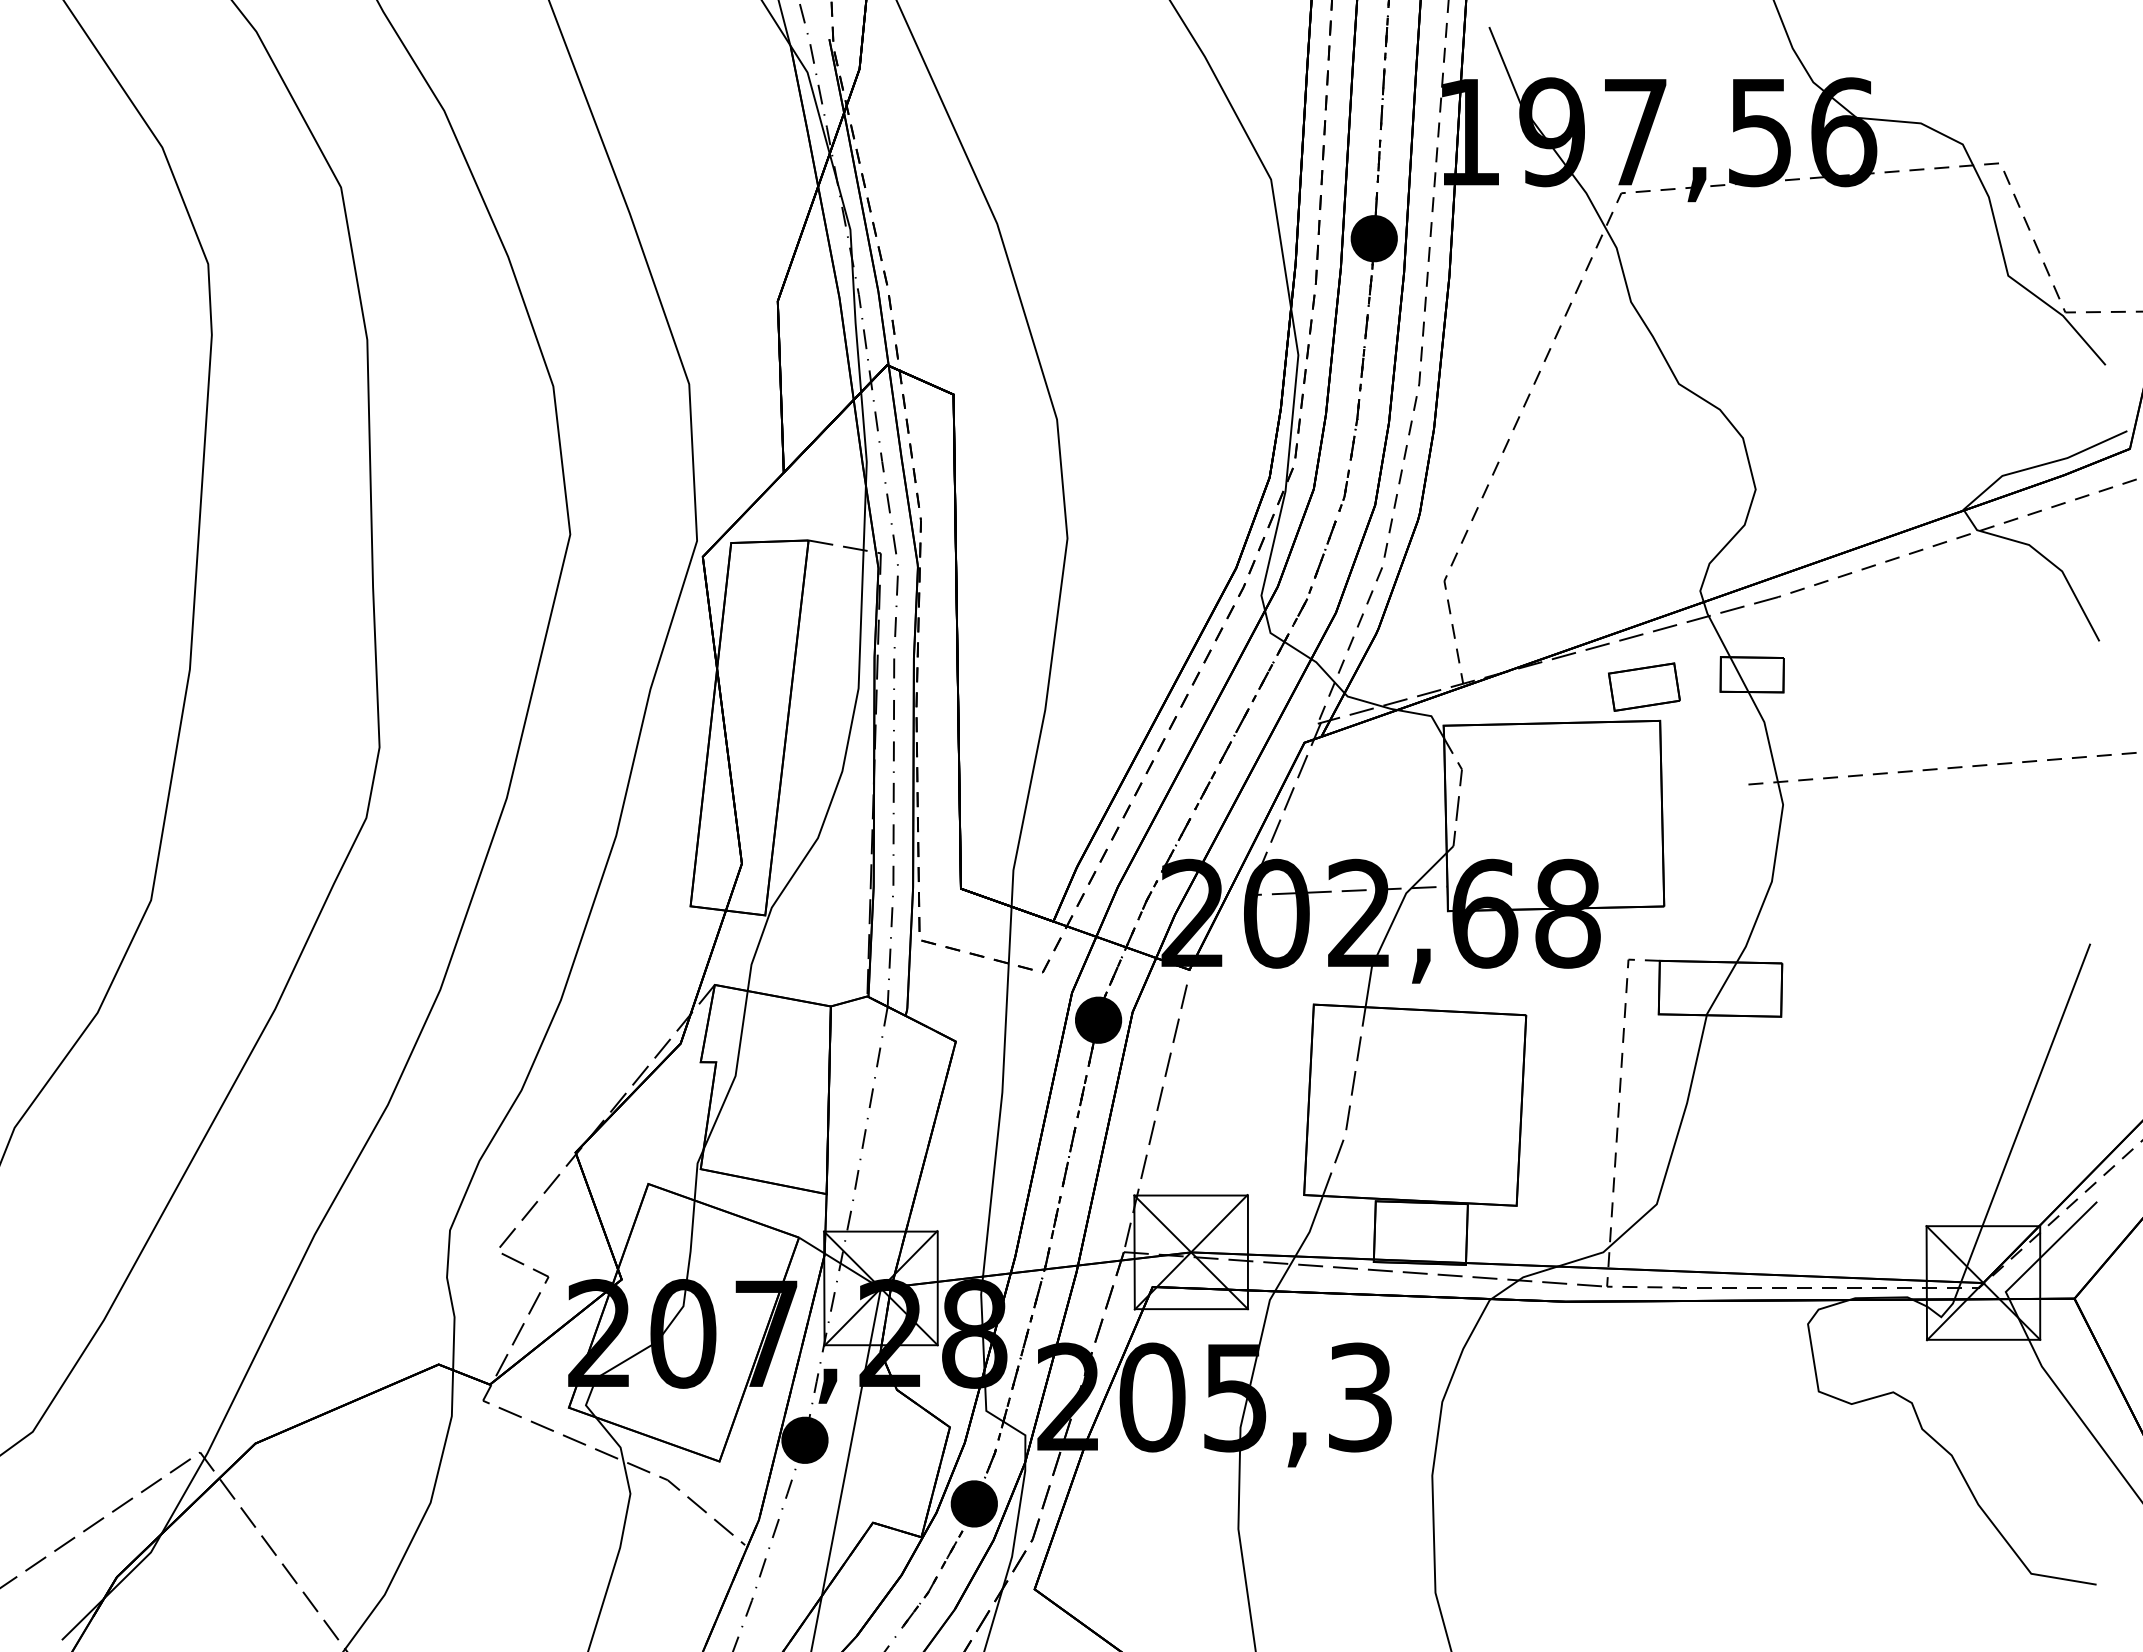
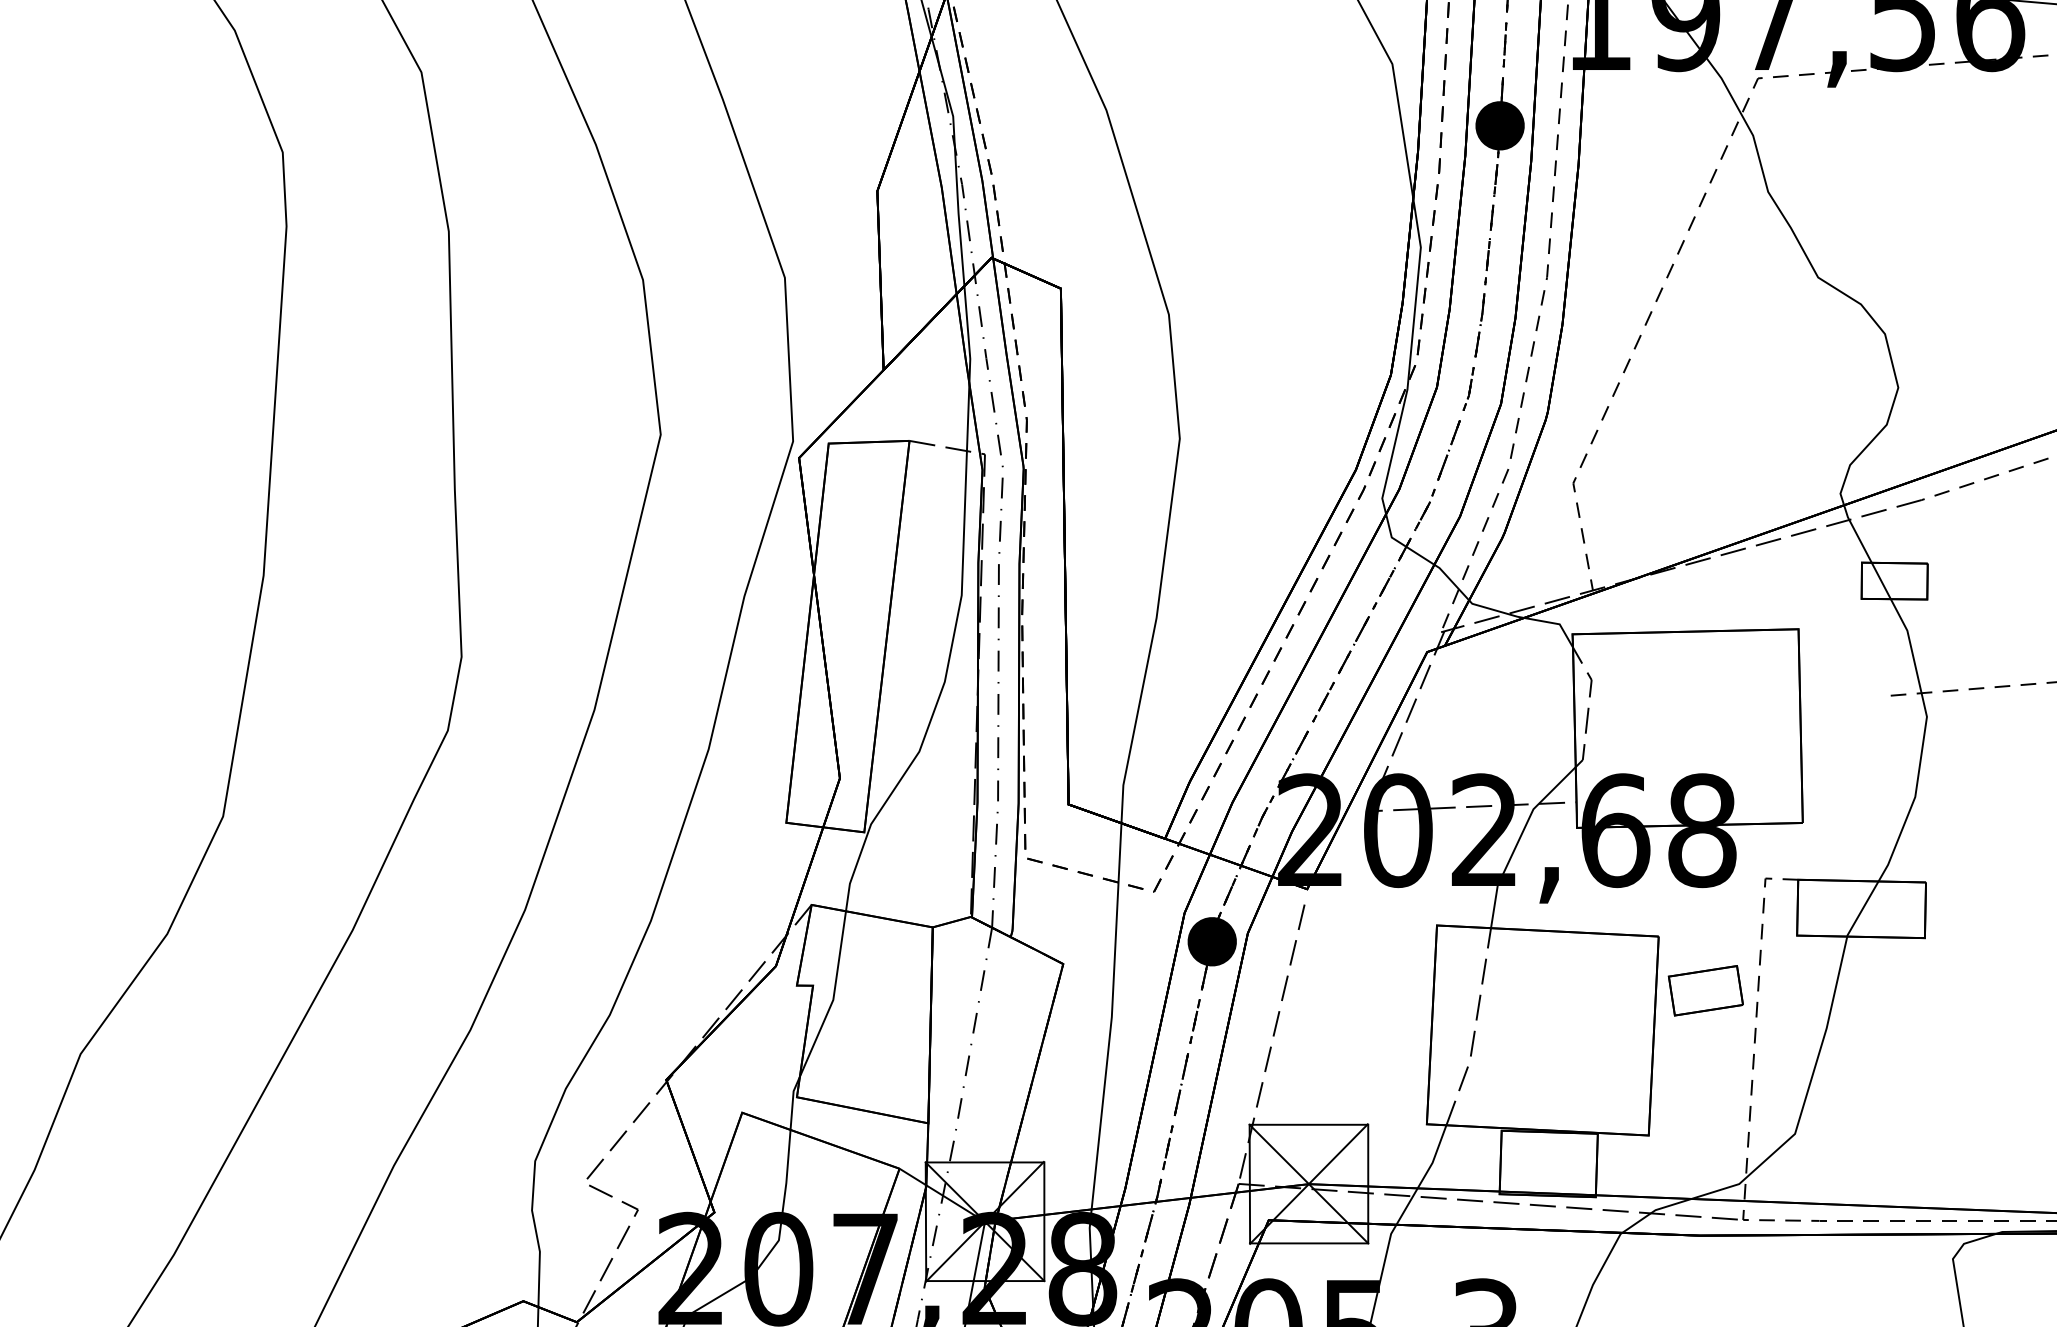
part: (1644, 686) -> (1706, 990), moved

